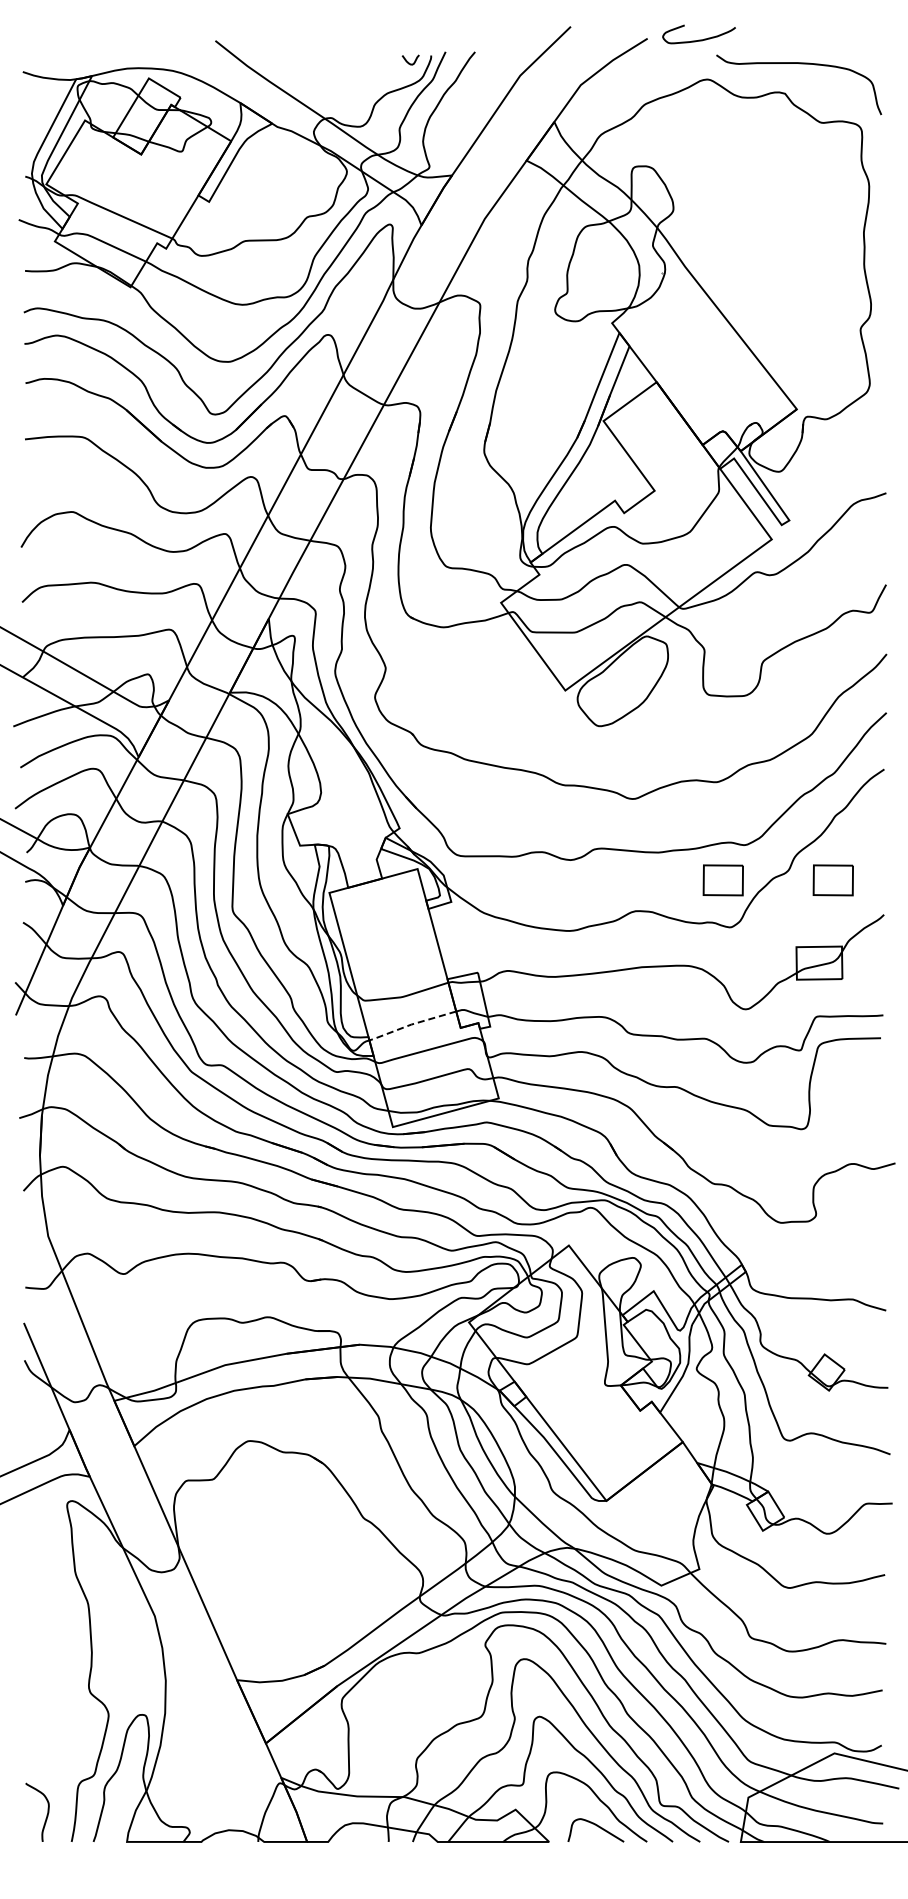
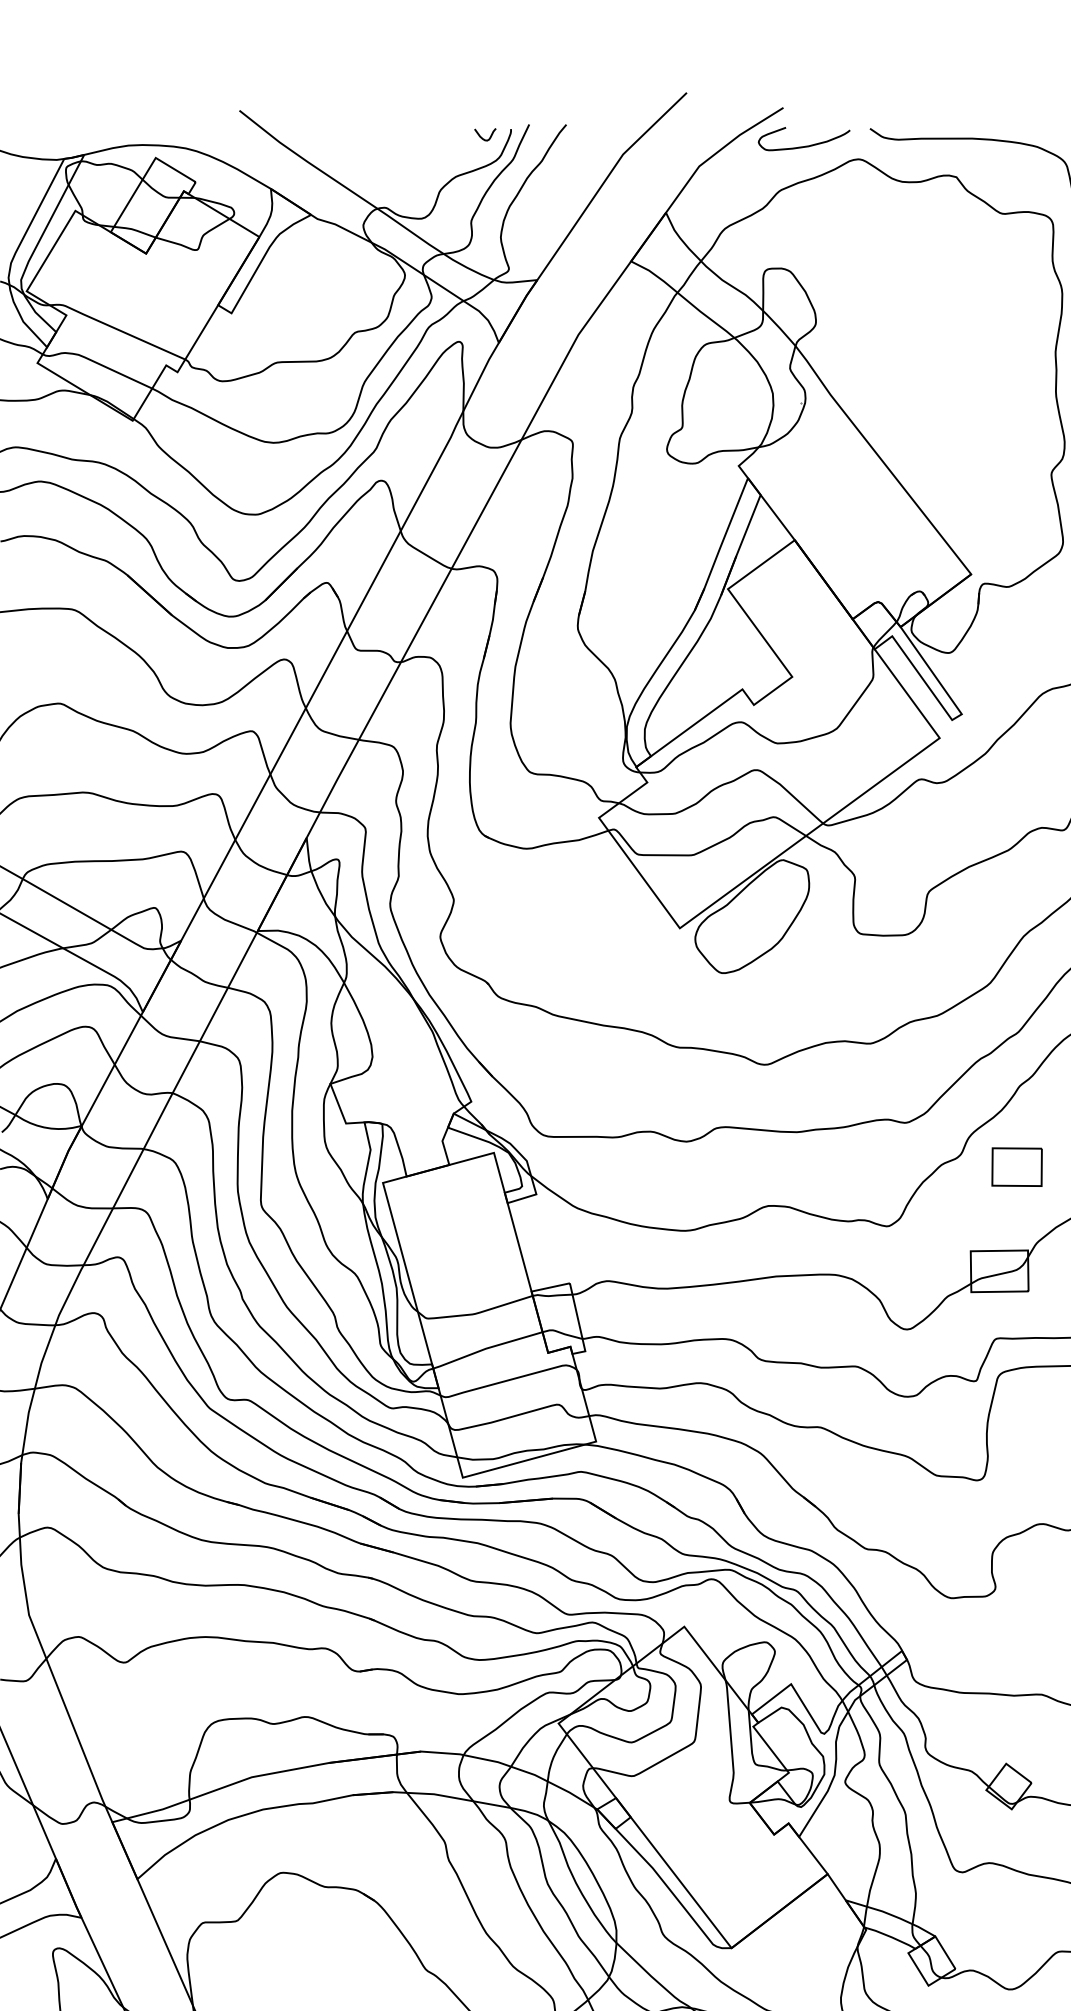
curve: (698, 39) -> (803, 145), moved
part: (722, 880) -> (877, 1167), removed
line: (411, 1024) -> (486, 1348), dashed -> solid

